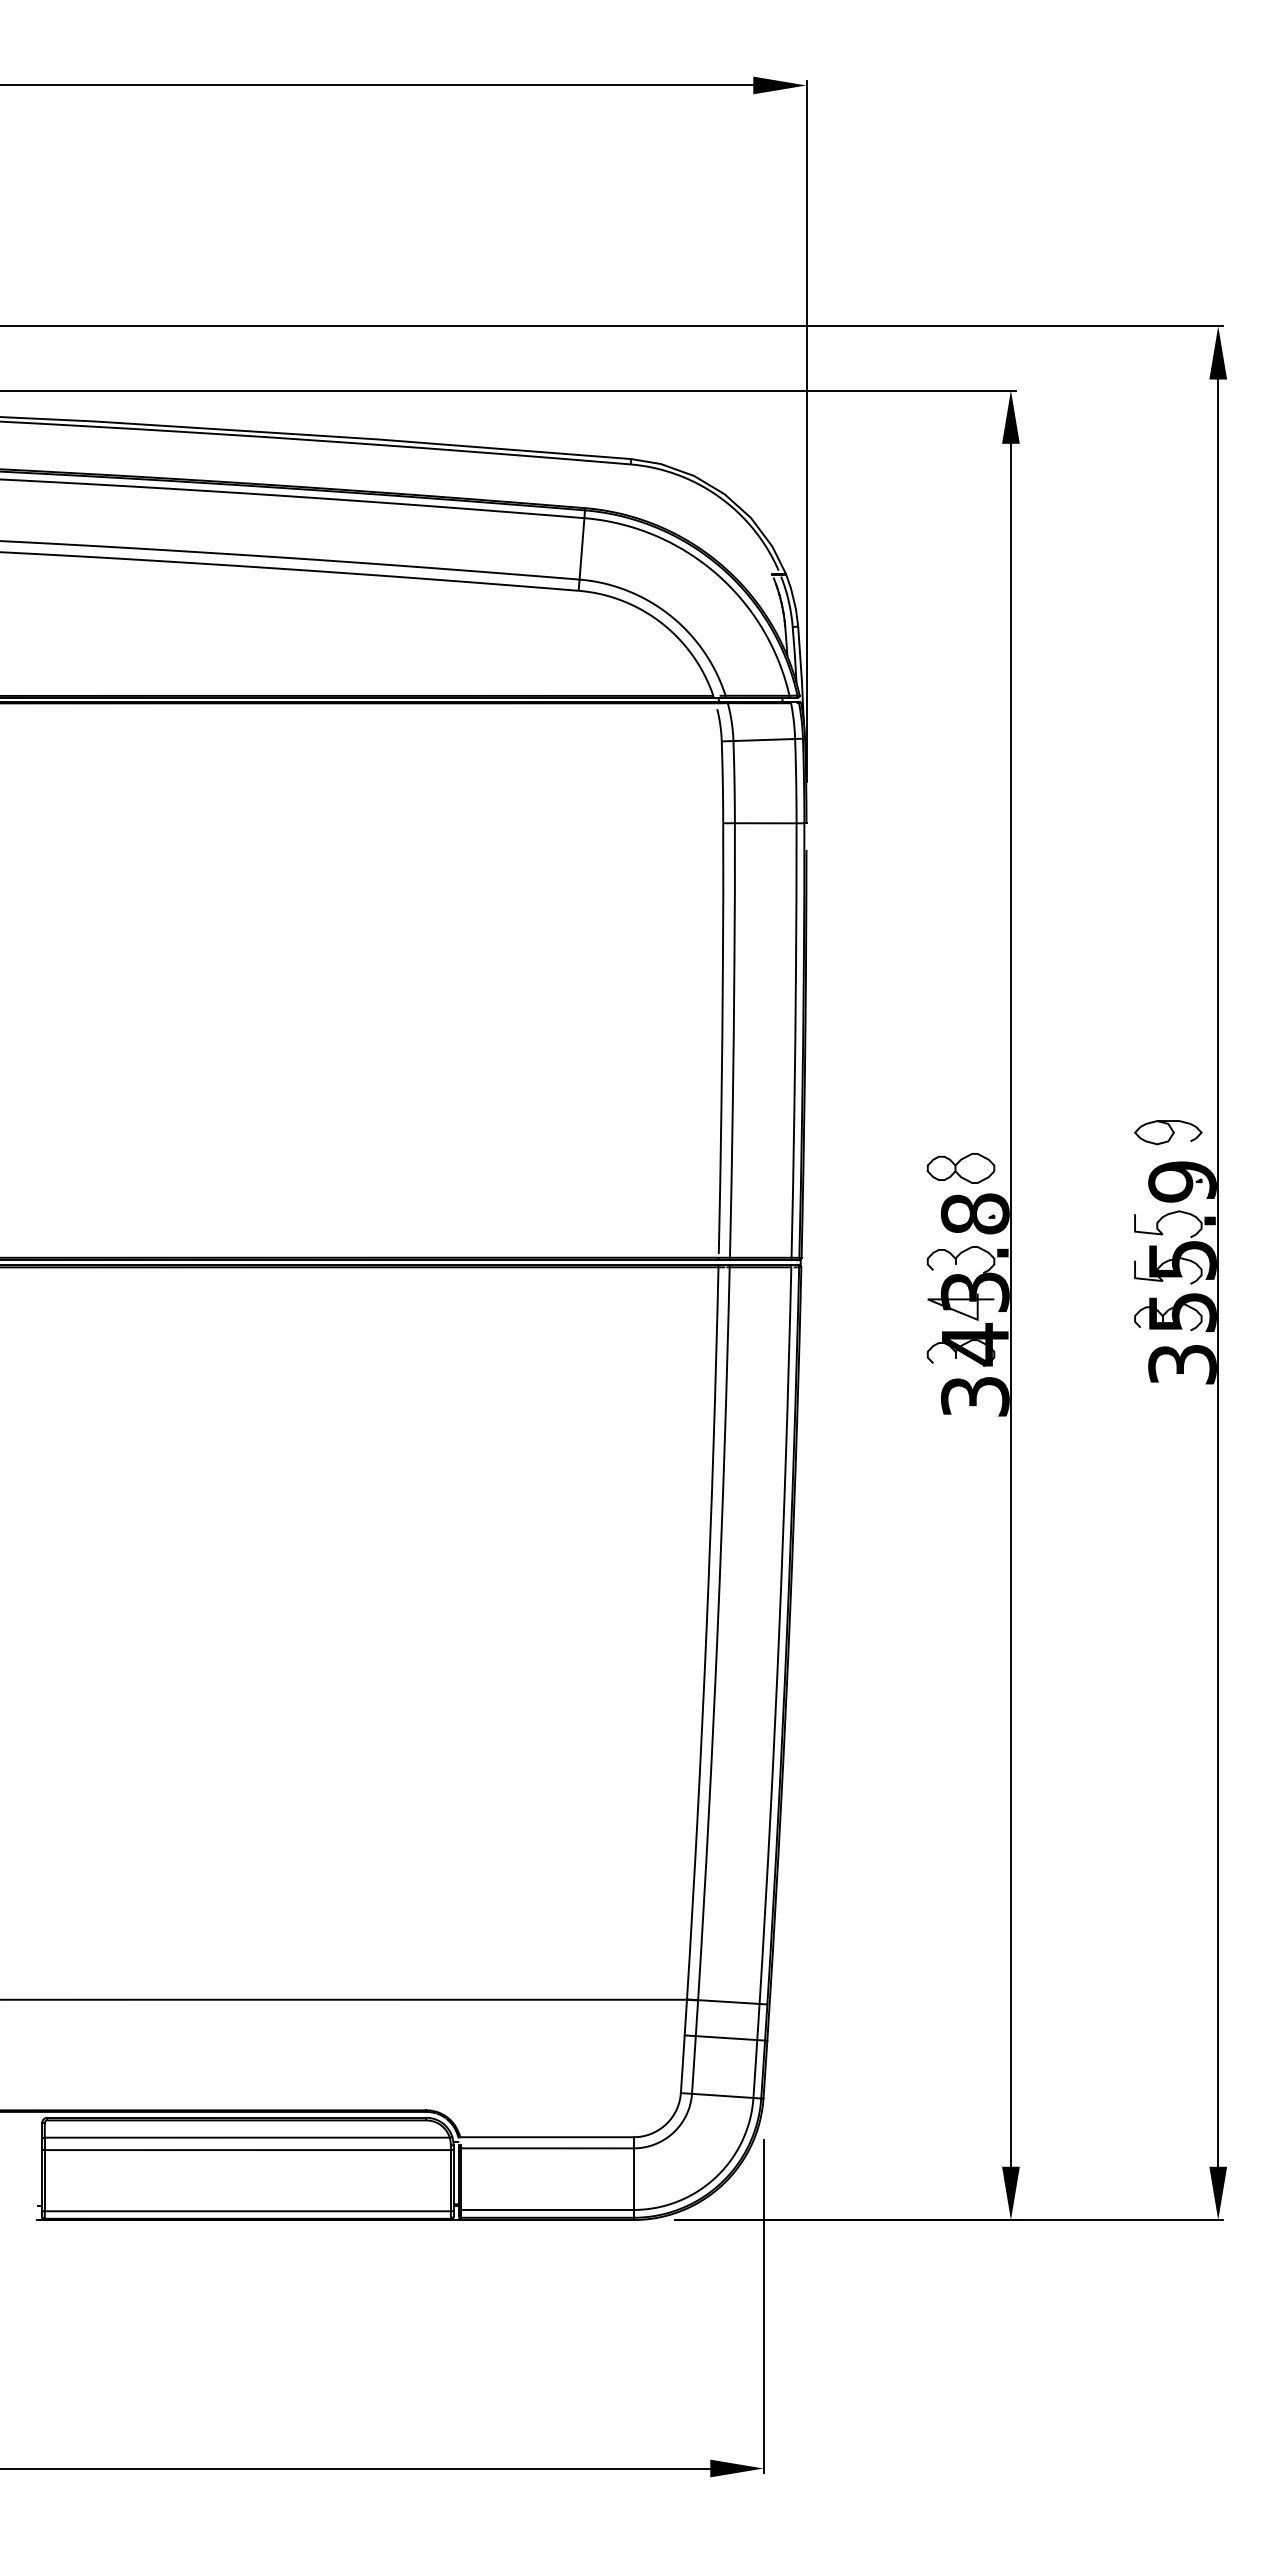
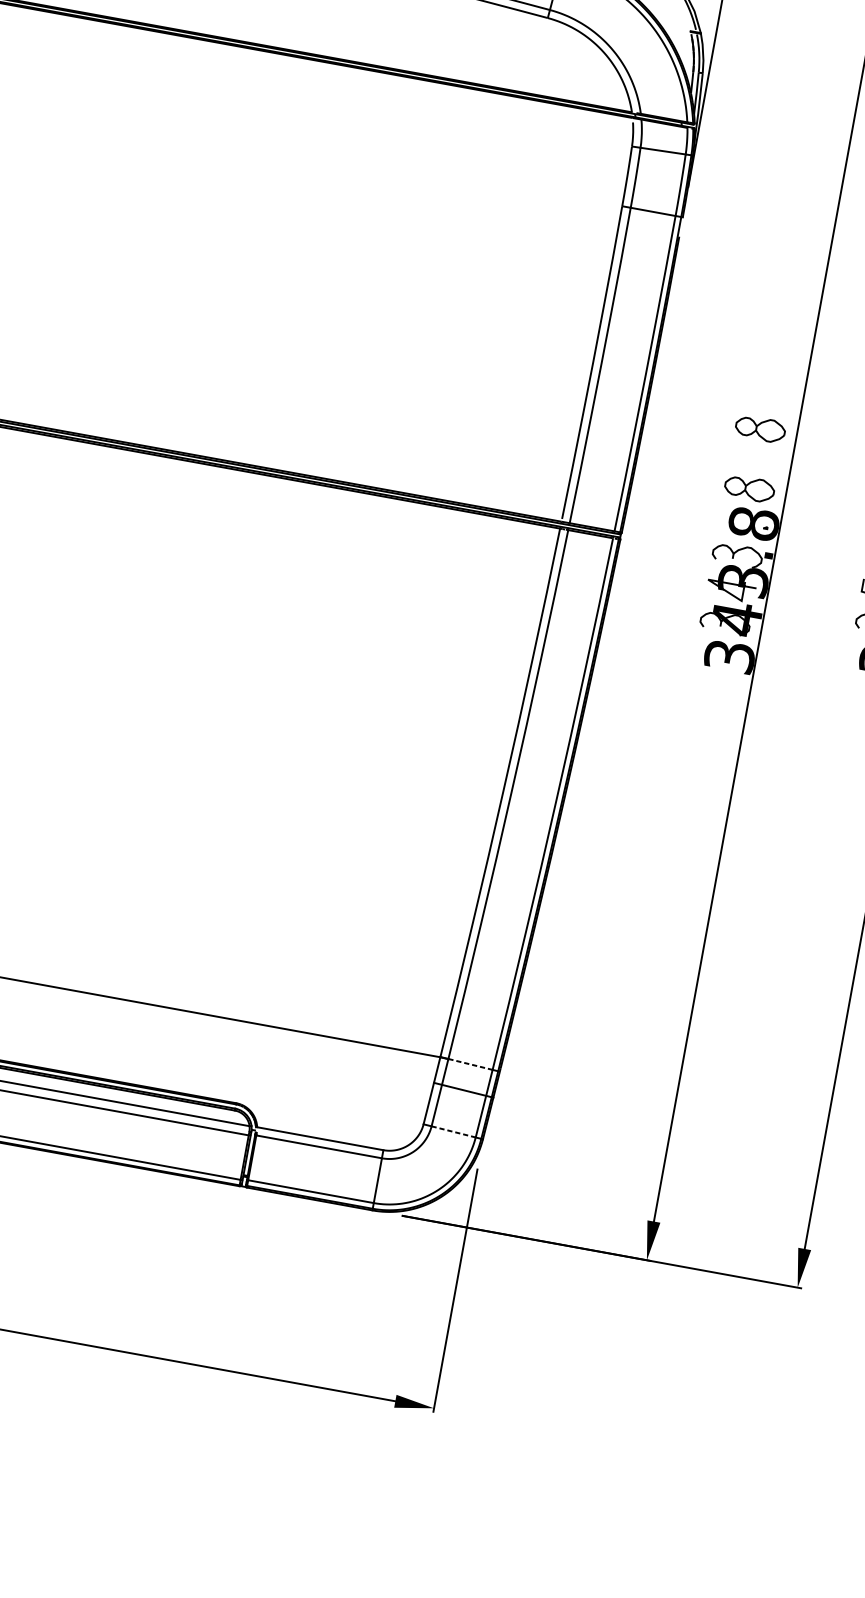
part: (960, 1086) -> (760, 429), added
line: (728, 2002) -> (470, 1064), solid -> dashed
line: (722, 2095) -> (453, 1131), solid -> dashed

